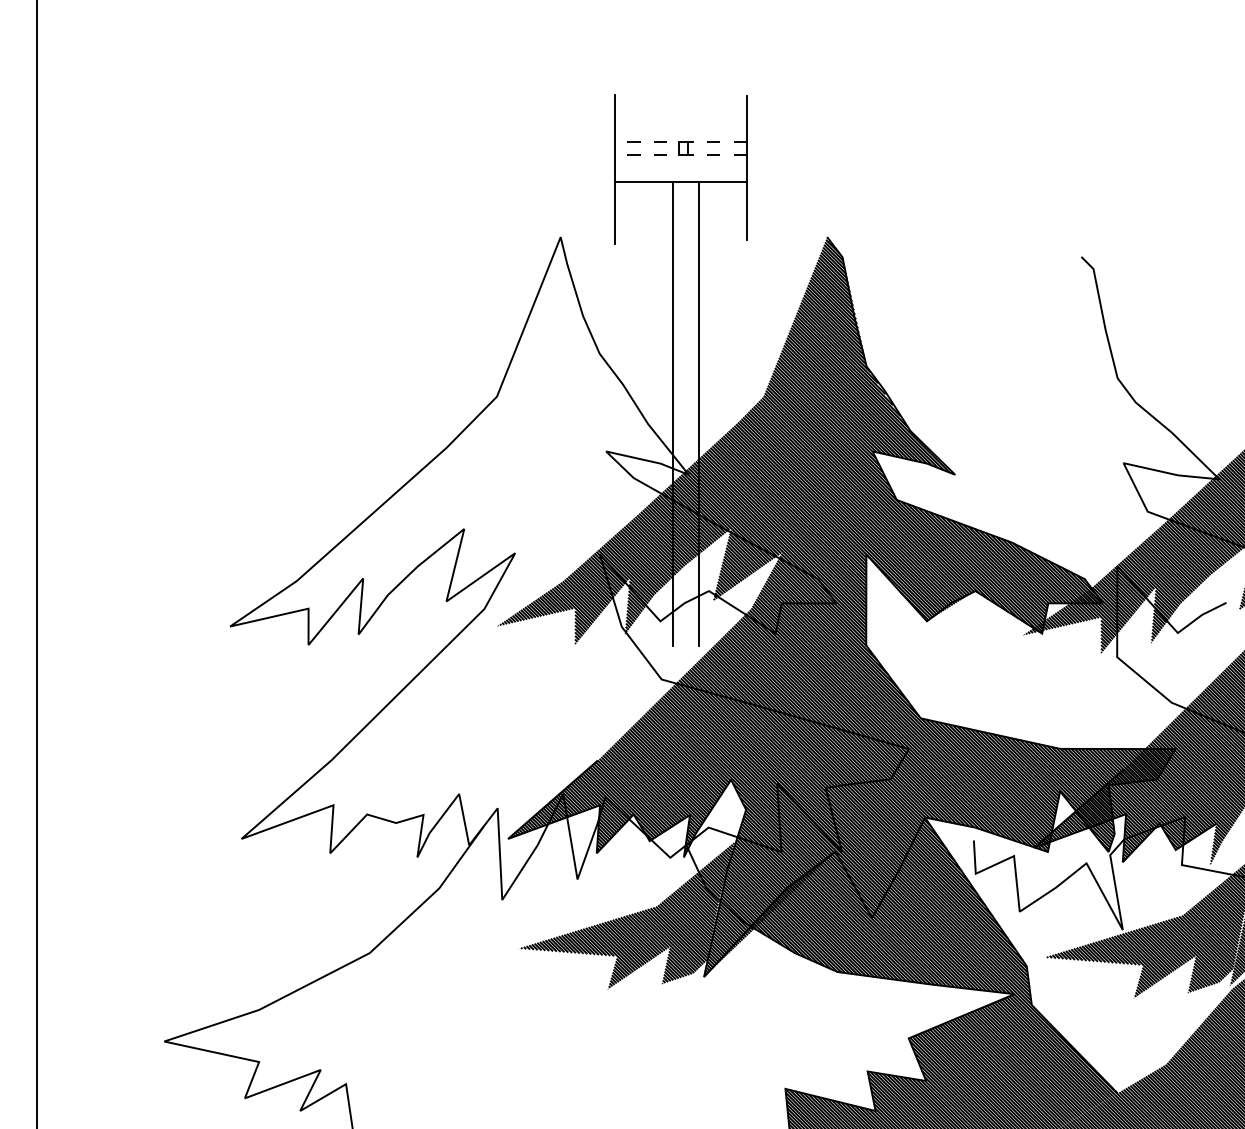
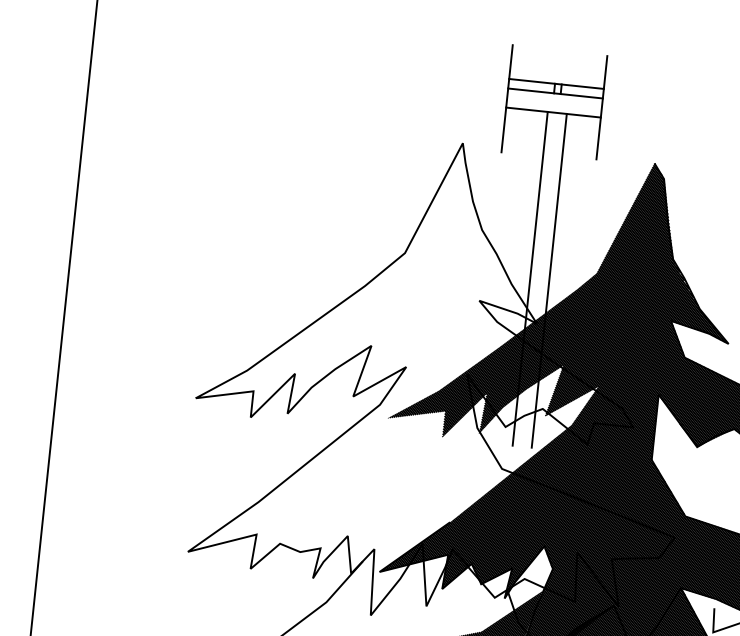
line: (680, 142) -> (556, 84), dashed -> solid
line: (680, 155) -> (555, 93), dashed -> solid

